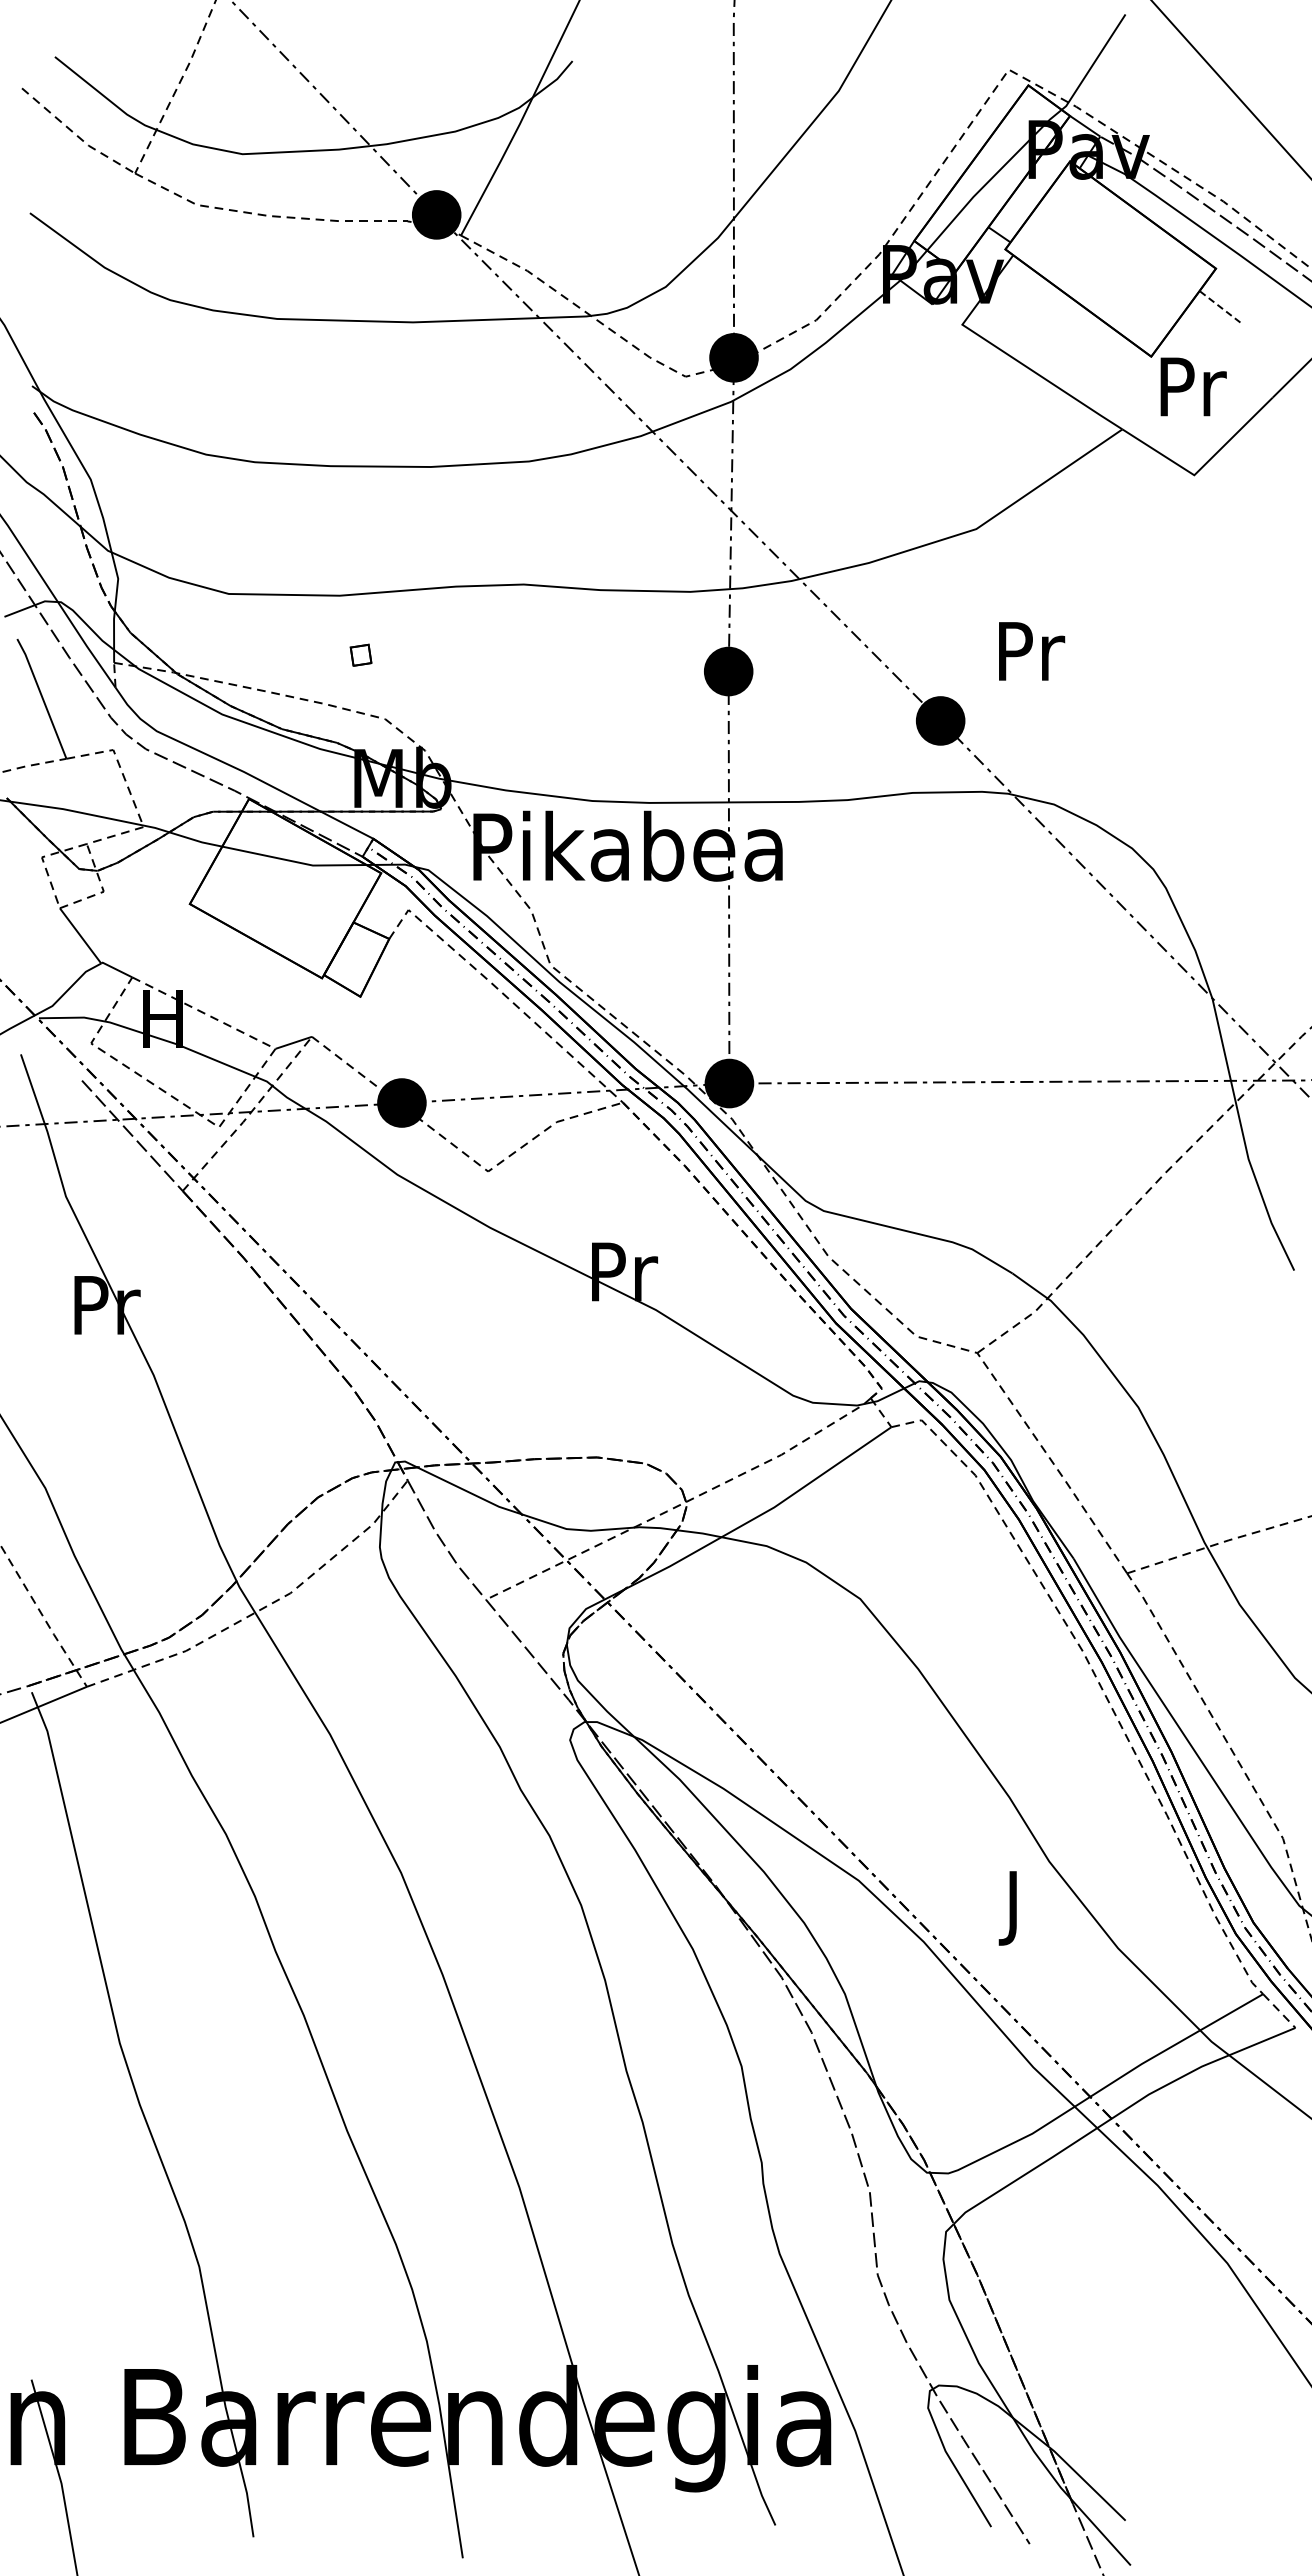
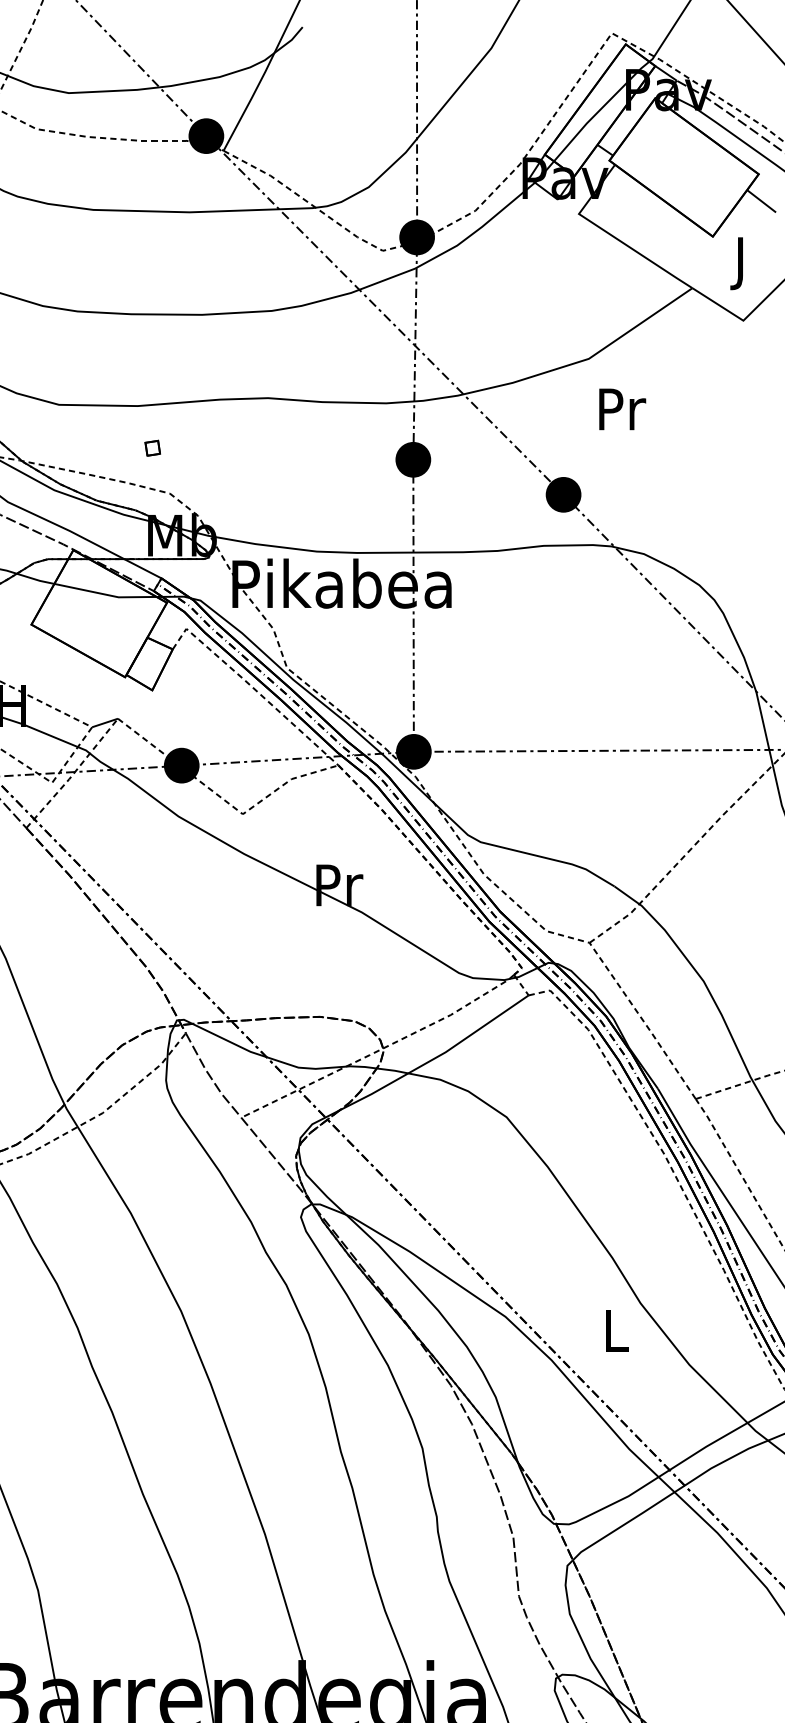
line: (1220, 306) -> (761, 201), dashed -> solid
text: (1193, 394) -> (742, 263), Pr -> J
text: (1032, 651) -> (623, 409), moved
text: (1015, 1908) -> (616, 1336), J -> L

